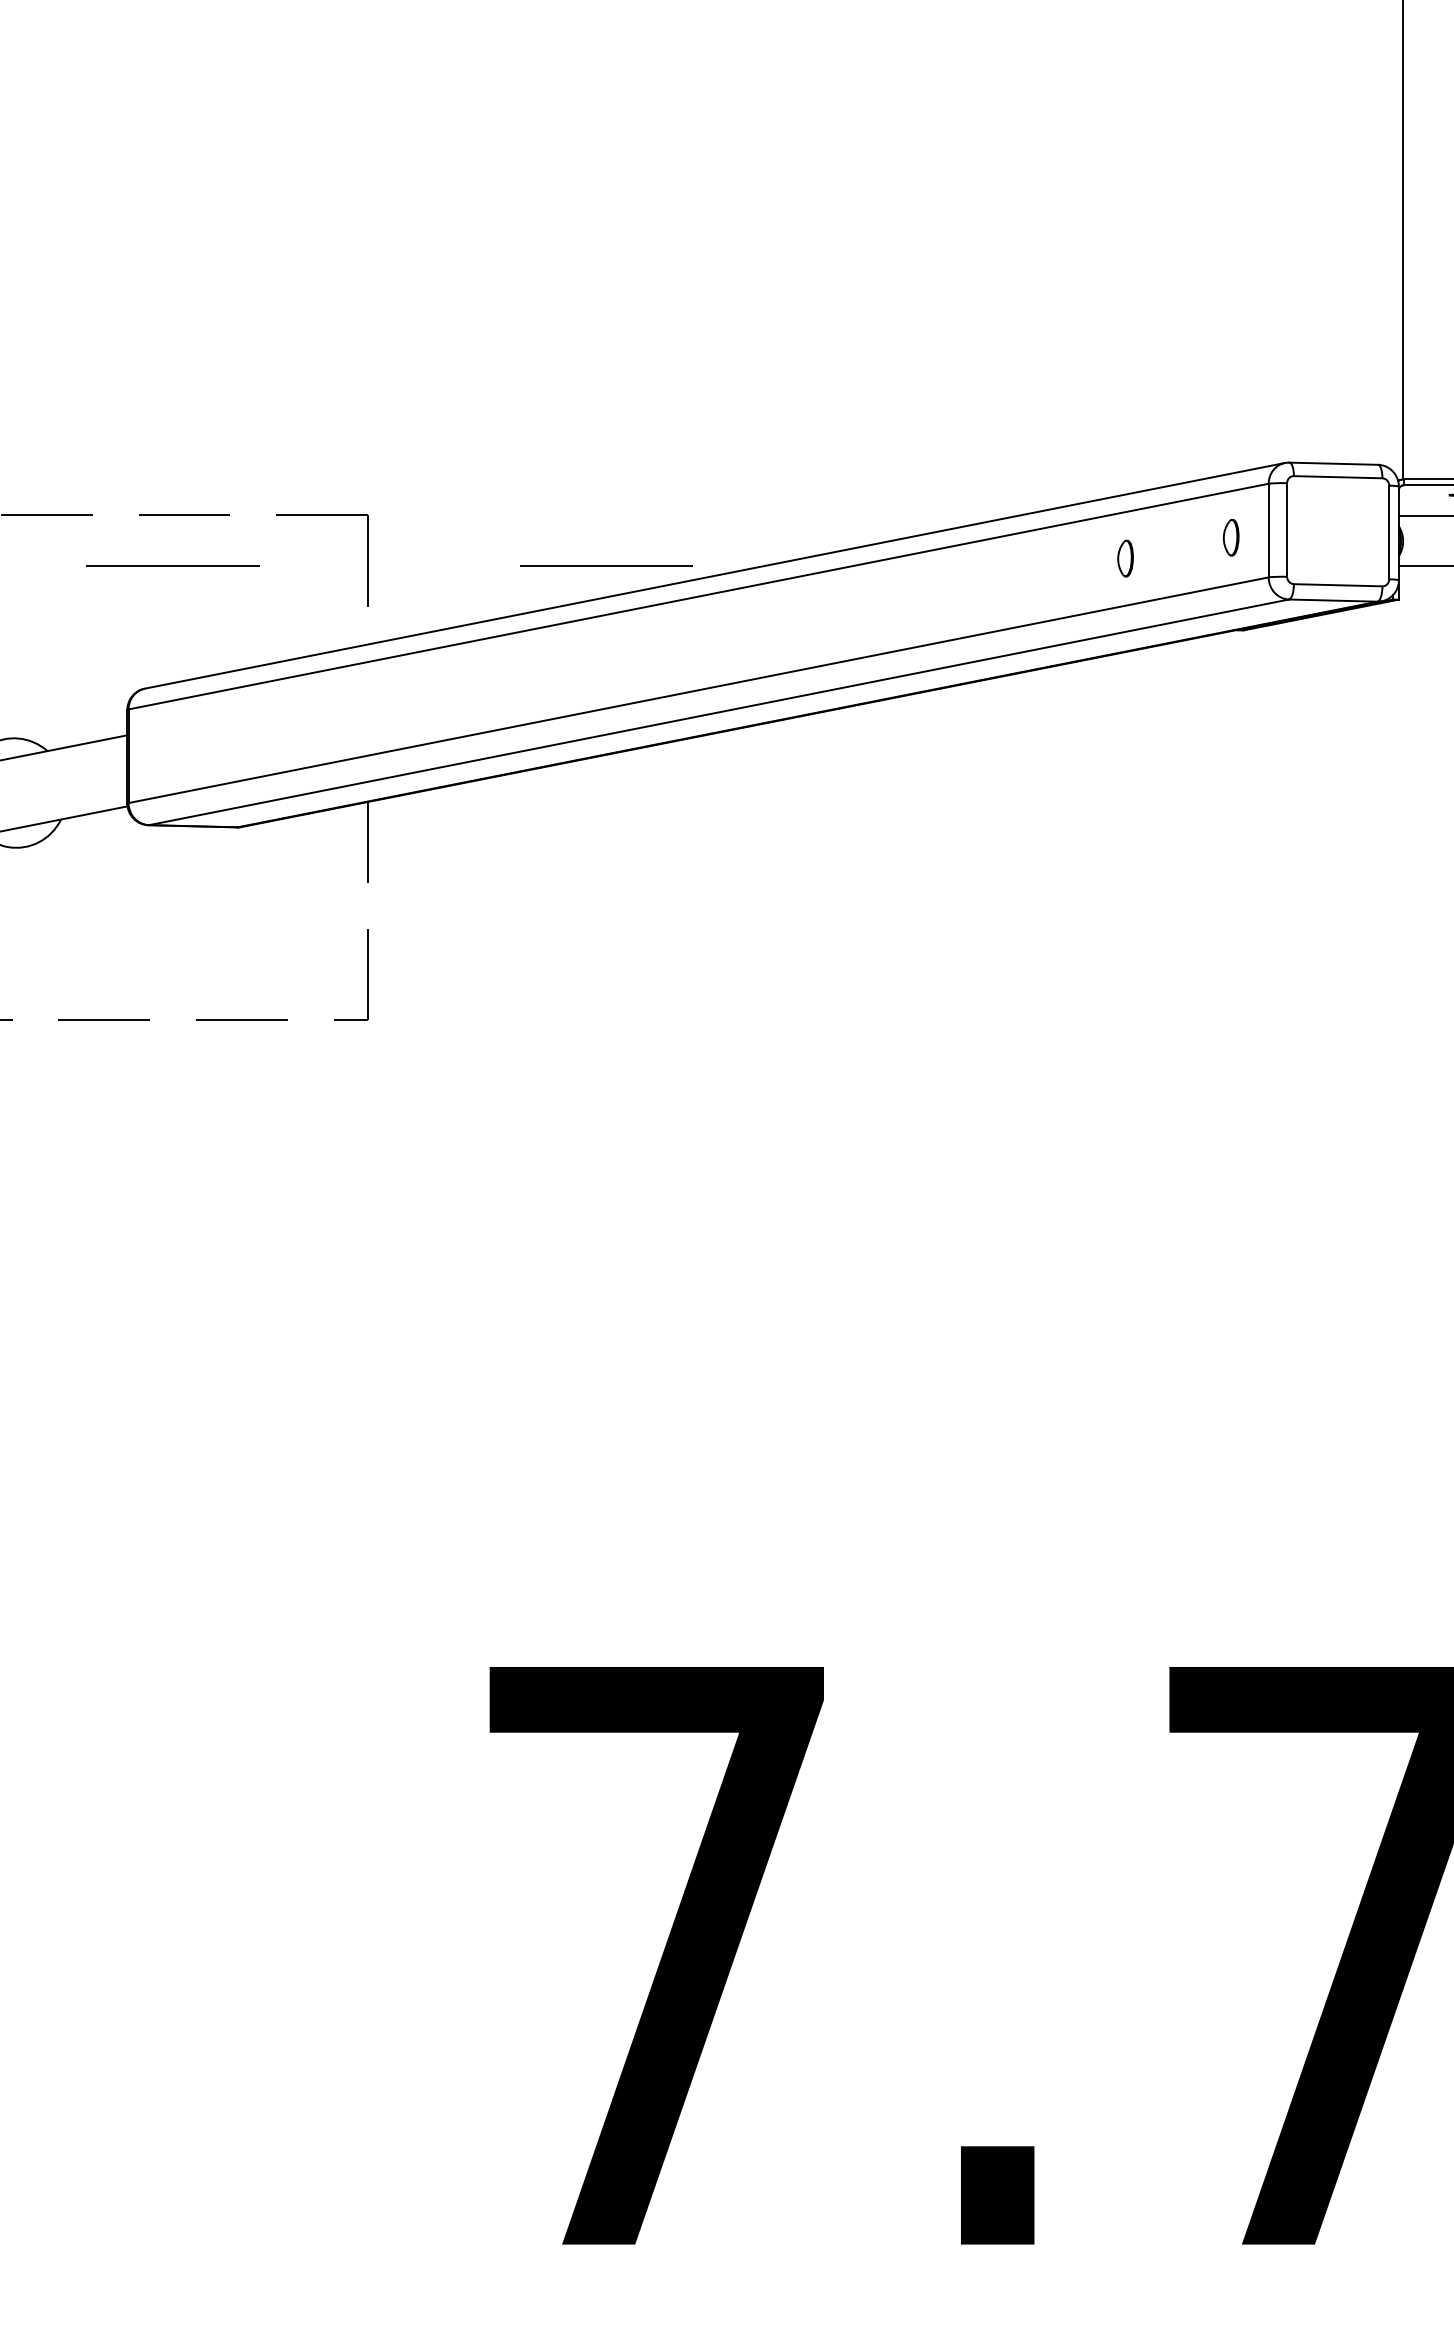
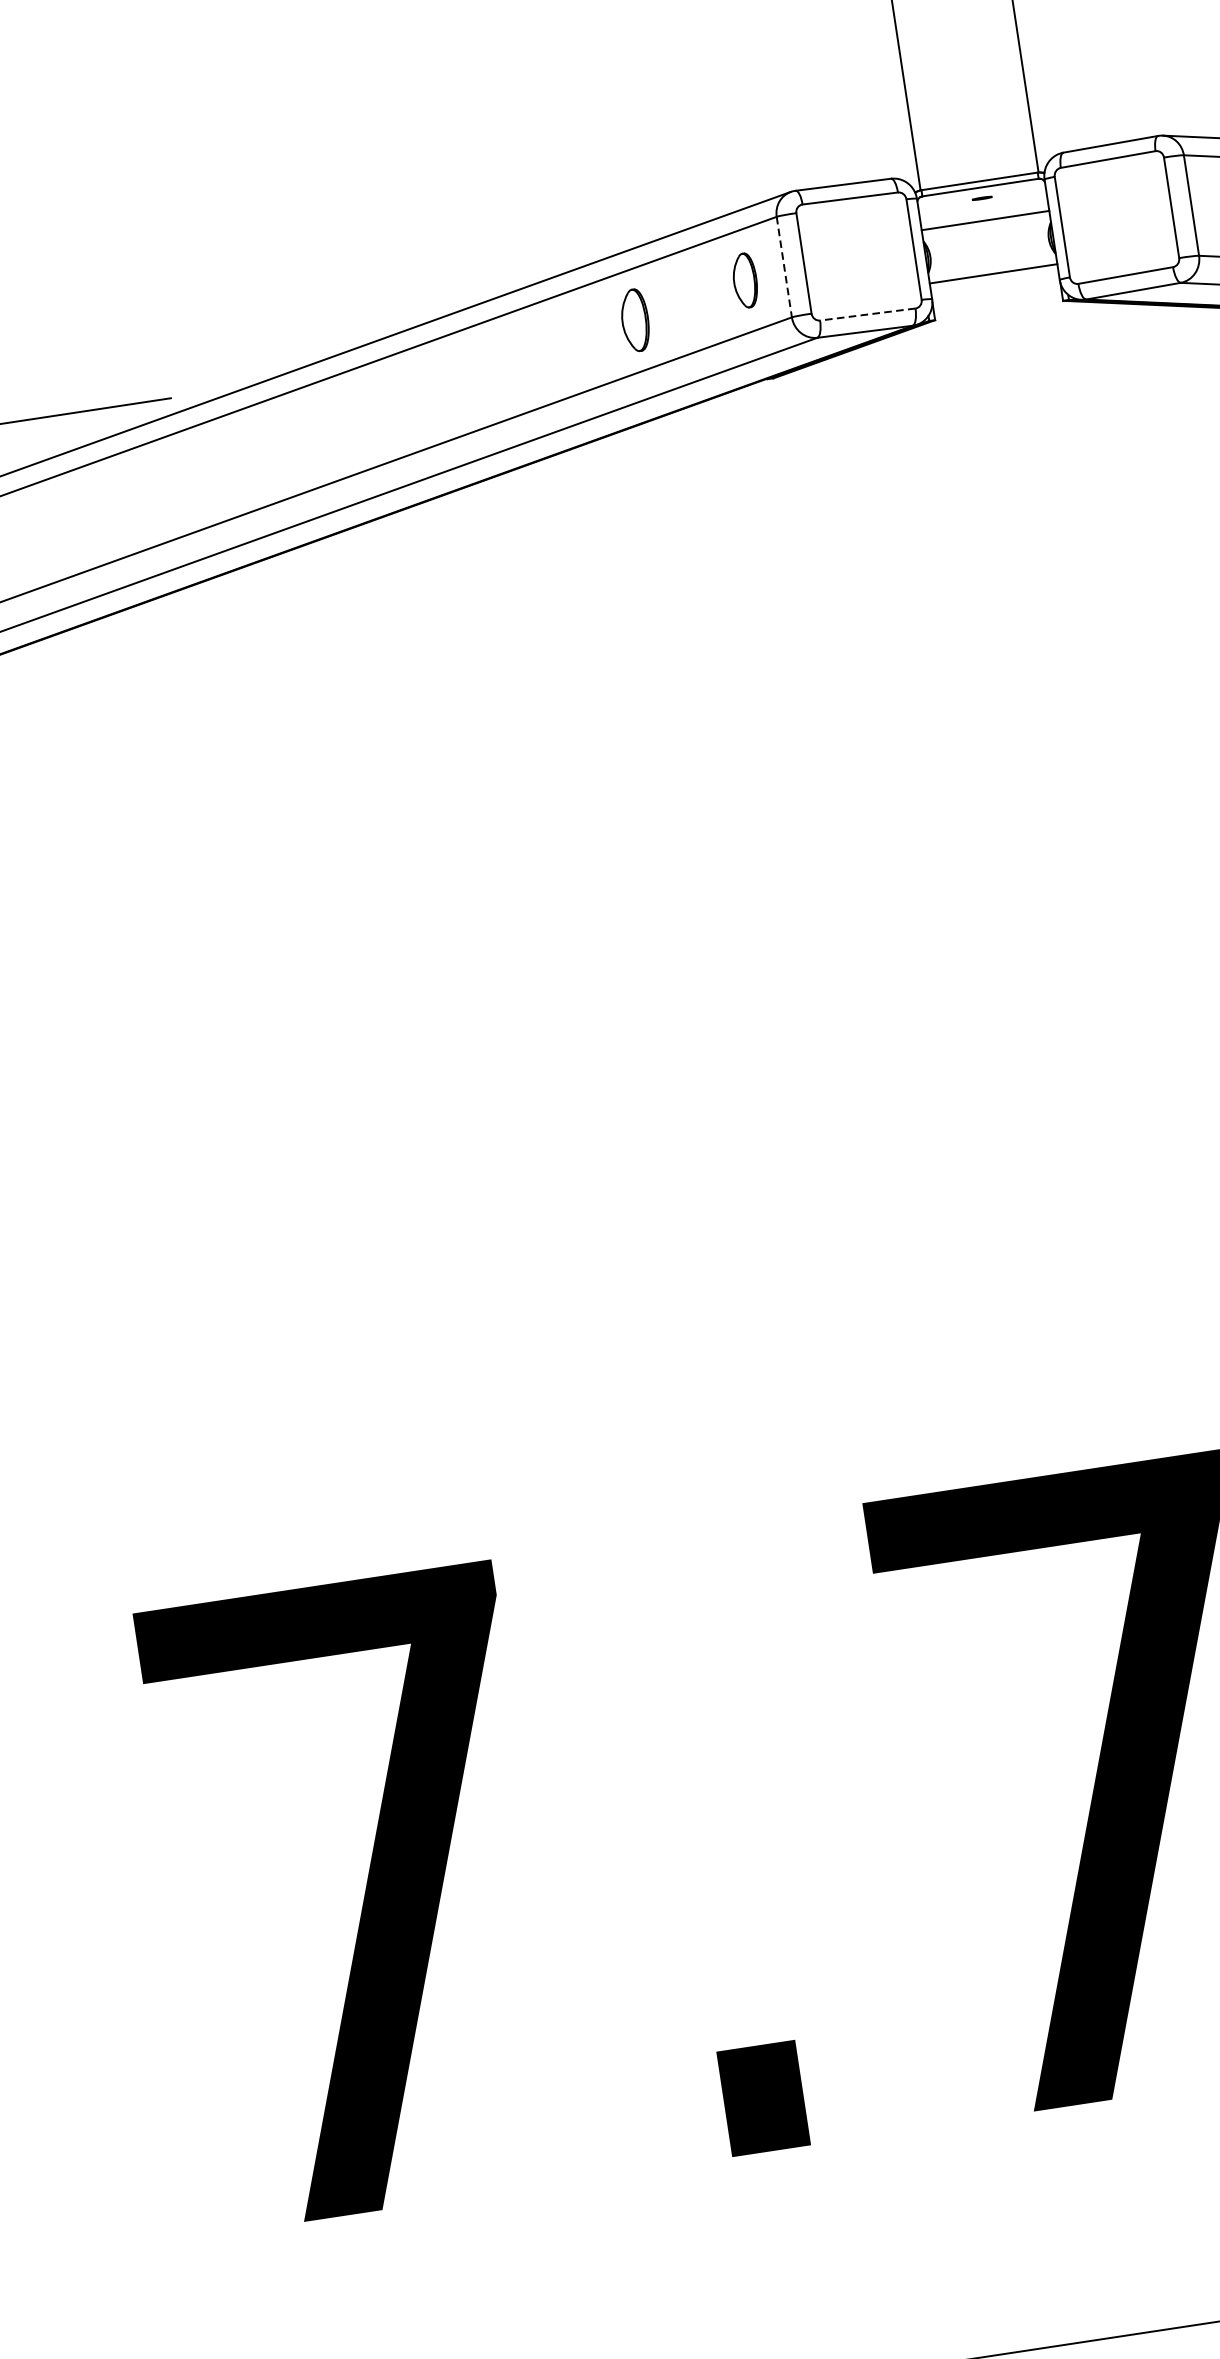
line: (1268, 530) -> (784, 267), solid -> dashed
part: (1230, 537) -> (744, 280), size x1.4
part: (1125, 558) -> (635, 320), size x1.6
line: (1337, 585) -> (867, 314), solid -> dashed

